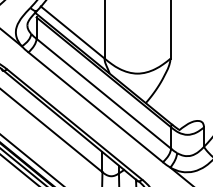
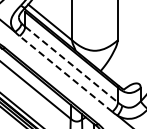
line: (103, 93) -> (71, 64), solid -> dashed
line: (96, 106) -> (66, 73), solid -> dashed

